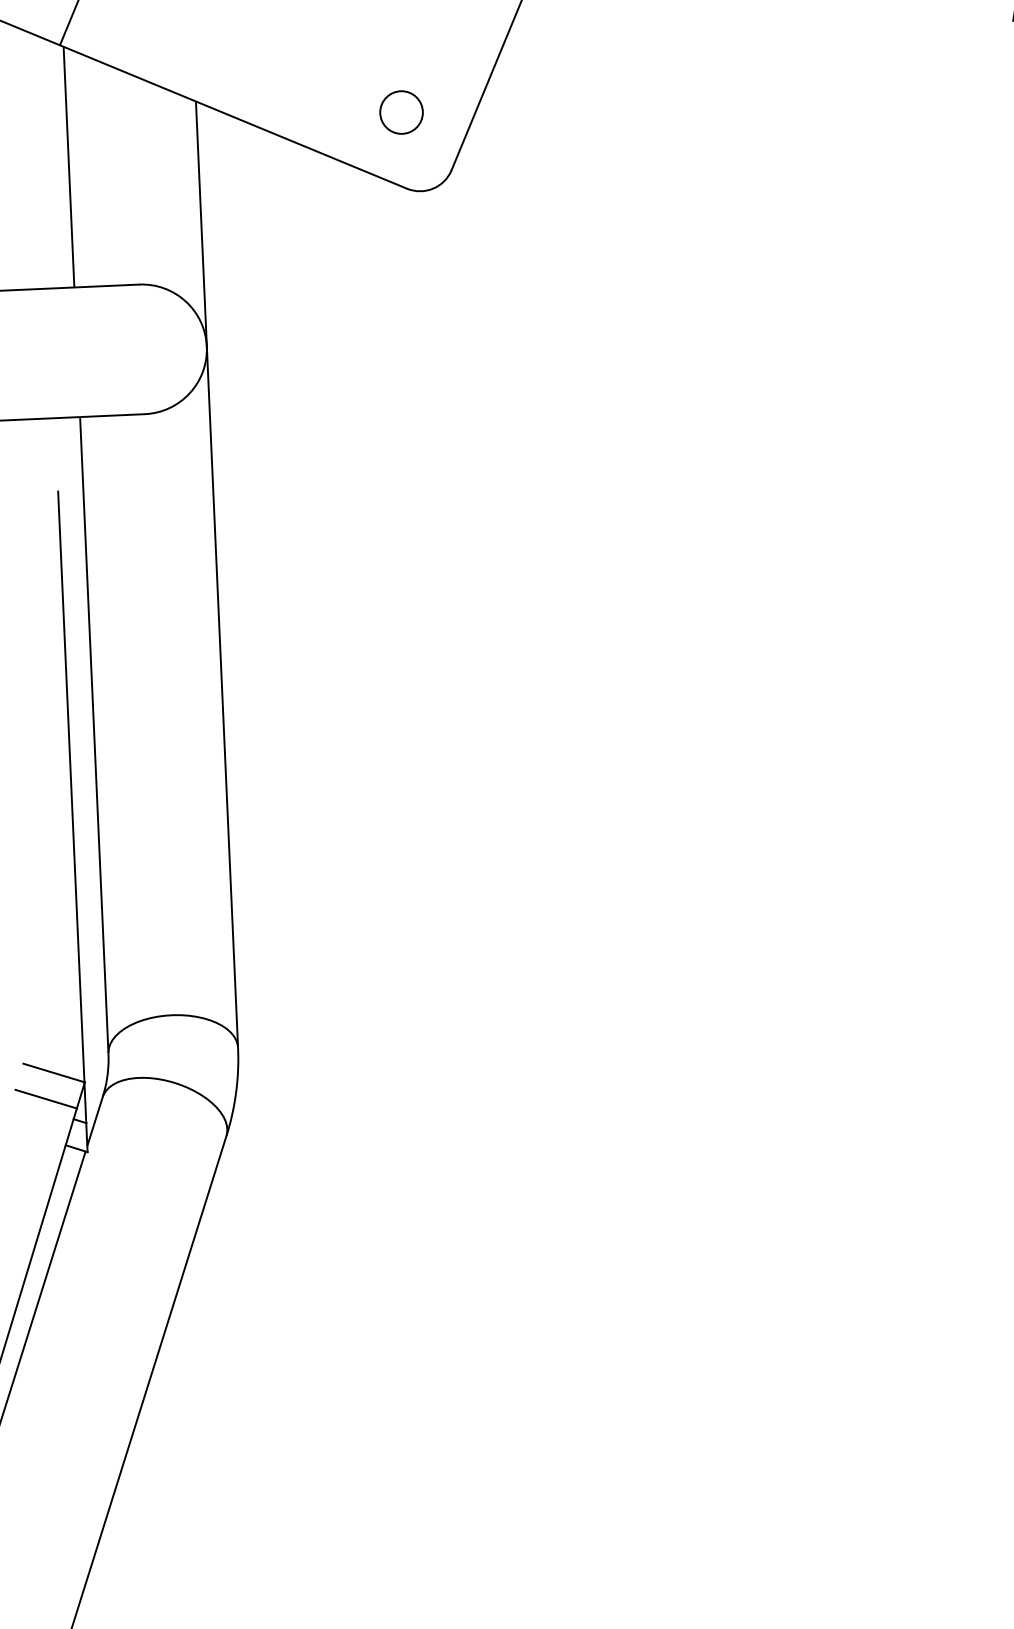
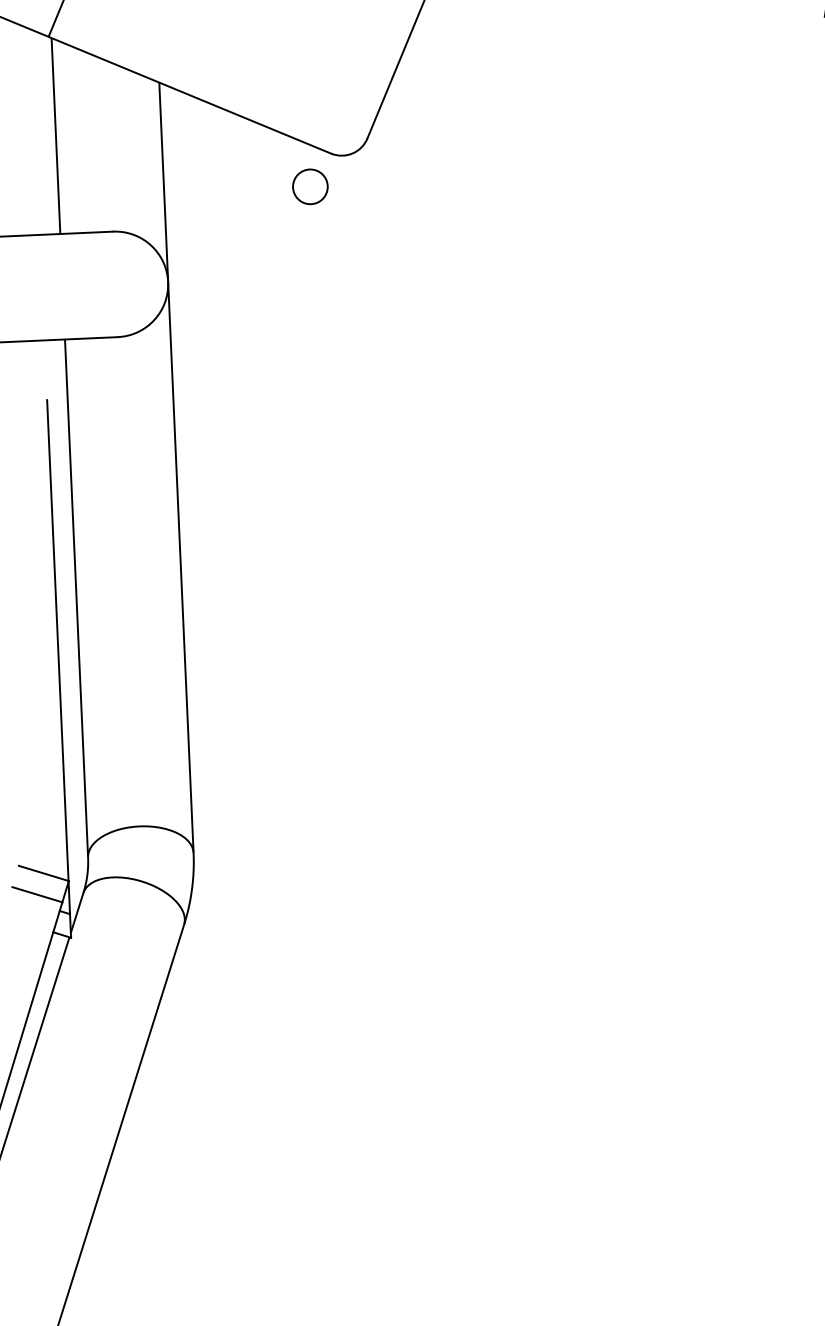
circle: (401, 112) -> (310, 186), moved

